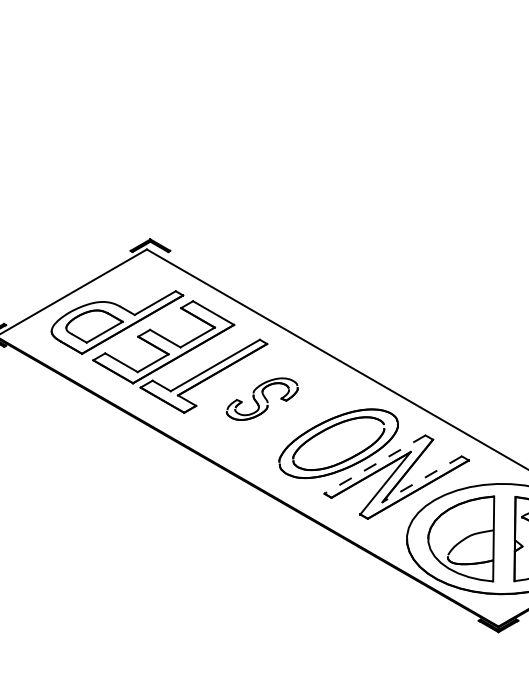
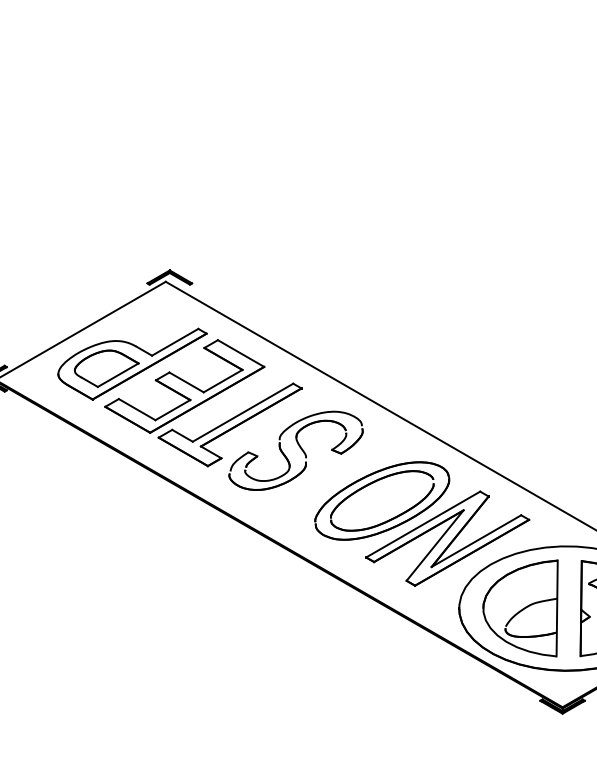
part: (261, 398) -> (295, 450), size x1.67
line: (375, 464) -> (423, 524), dashed -> solid
line: (422, 479) -> (476, 541), dashed -> solid

